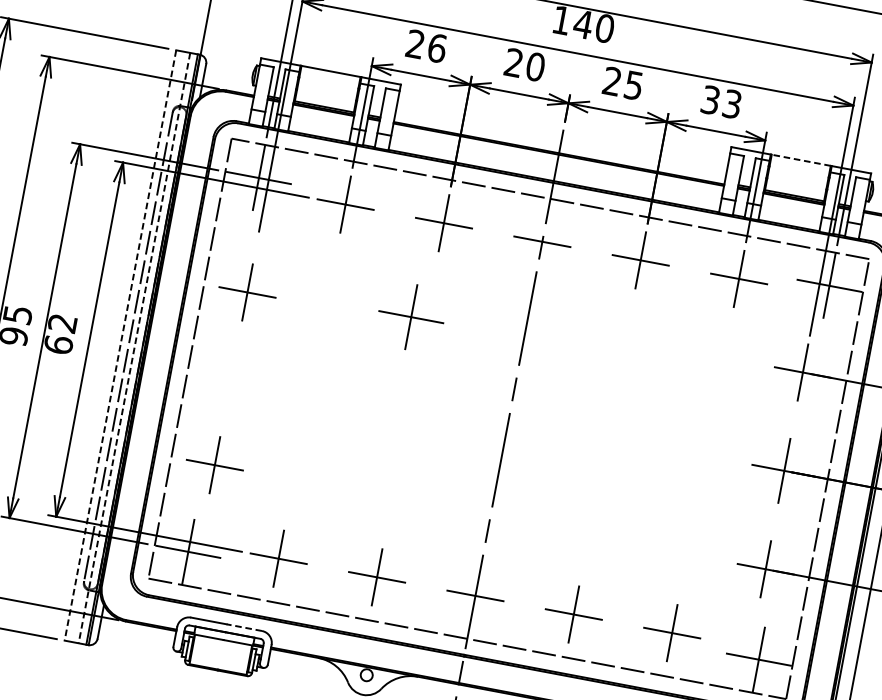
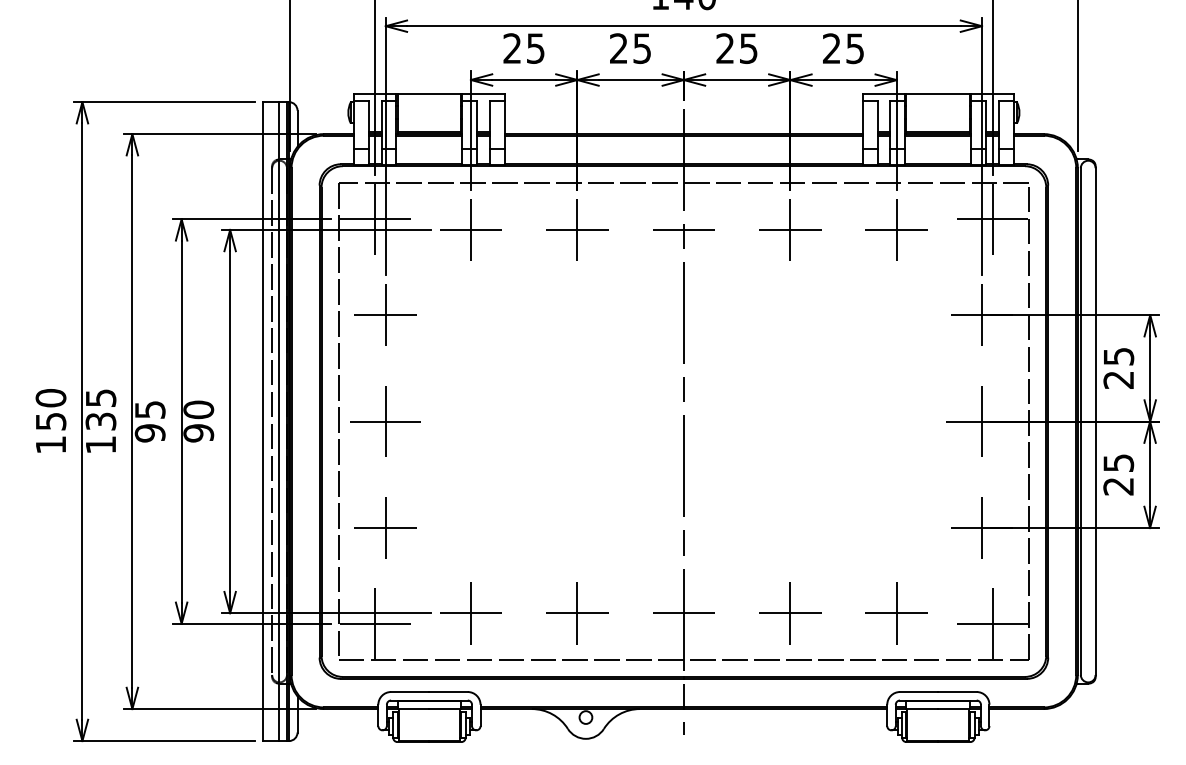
text: (436, 48) -> (535, 48), 26 -> 25
text: (535, 66) -> (642, 48), 20 -> 25
text: (721, 102) -> (843, 48), 33 -> 25
line: (801, 160) -> (938, 93), dashed -> solid
part: (247, 291) -> (385, 314), moved
part: (411, 317) -> (385, 421), moved
text: (60, 334) -> (198, 421), 62 -> 90
line: (120, 346) -> (263, 422), dashed -> solid
line: (134, 348) -> (278, 422), dashed -> solid
line: (244, 628) -> (448, 692), dashed -> solid

